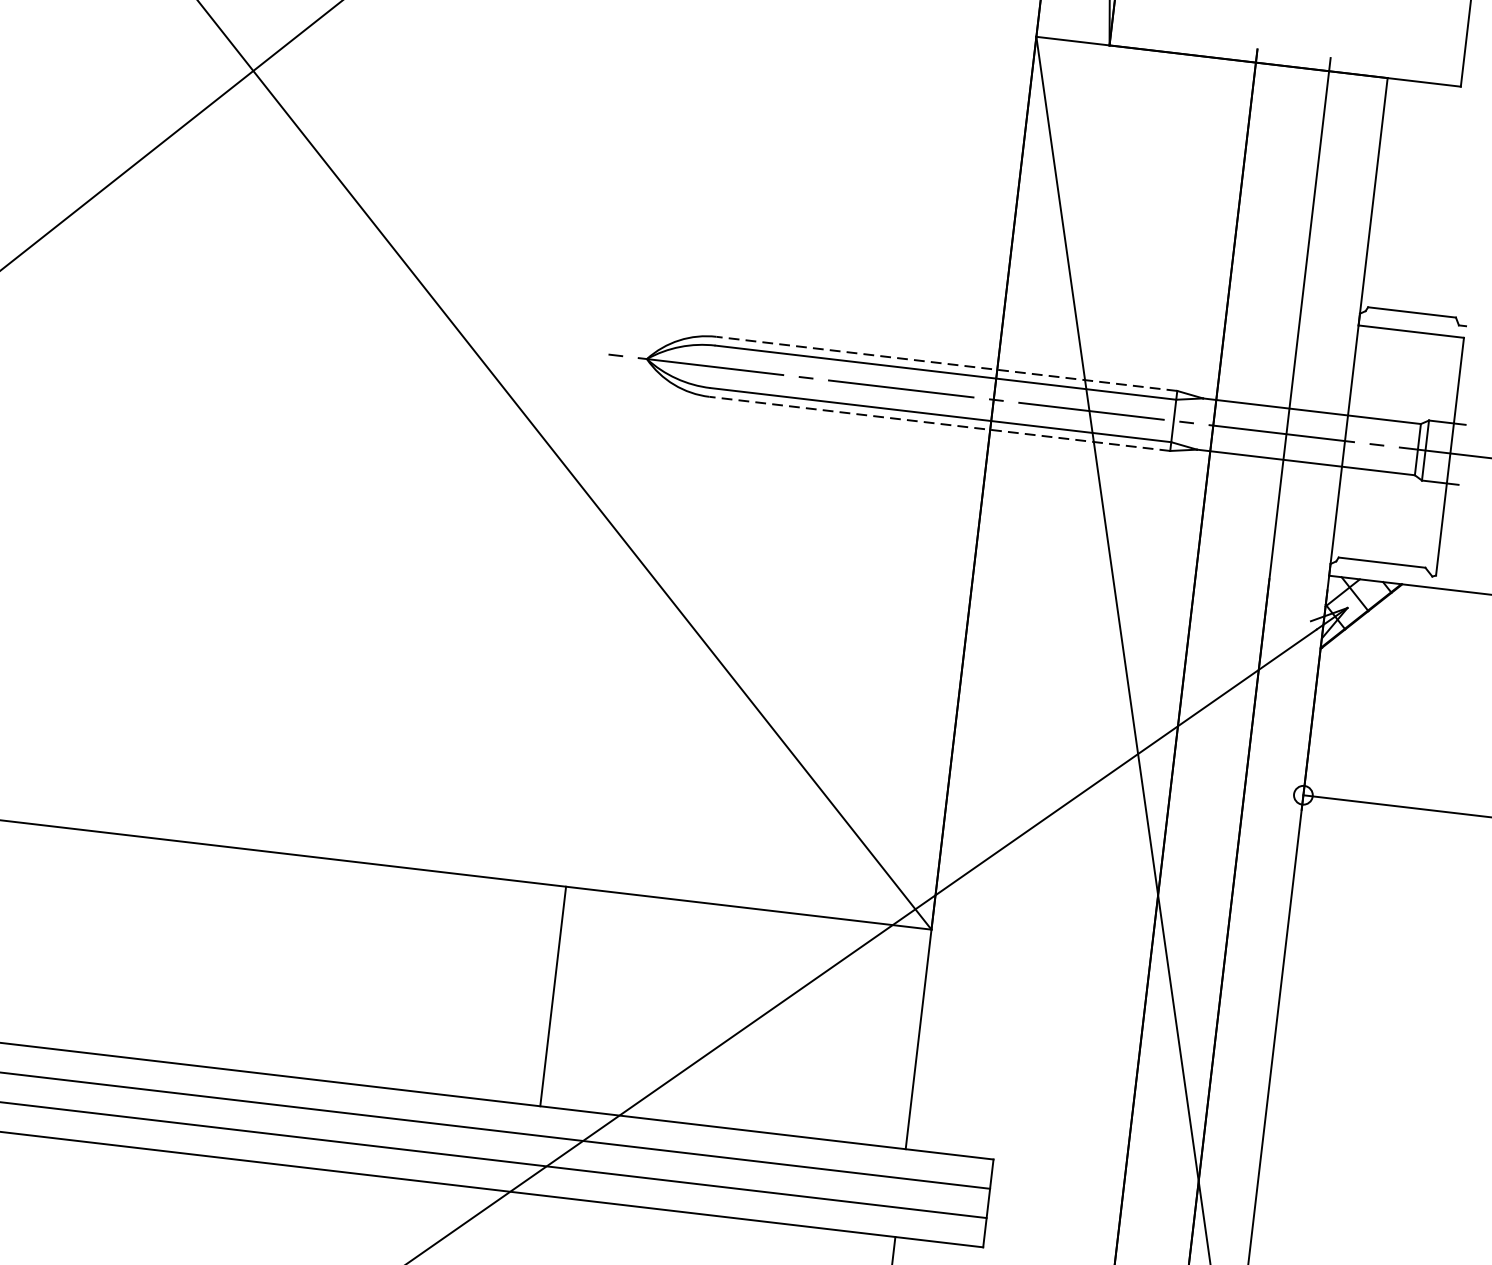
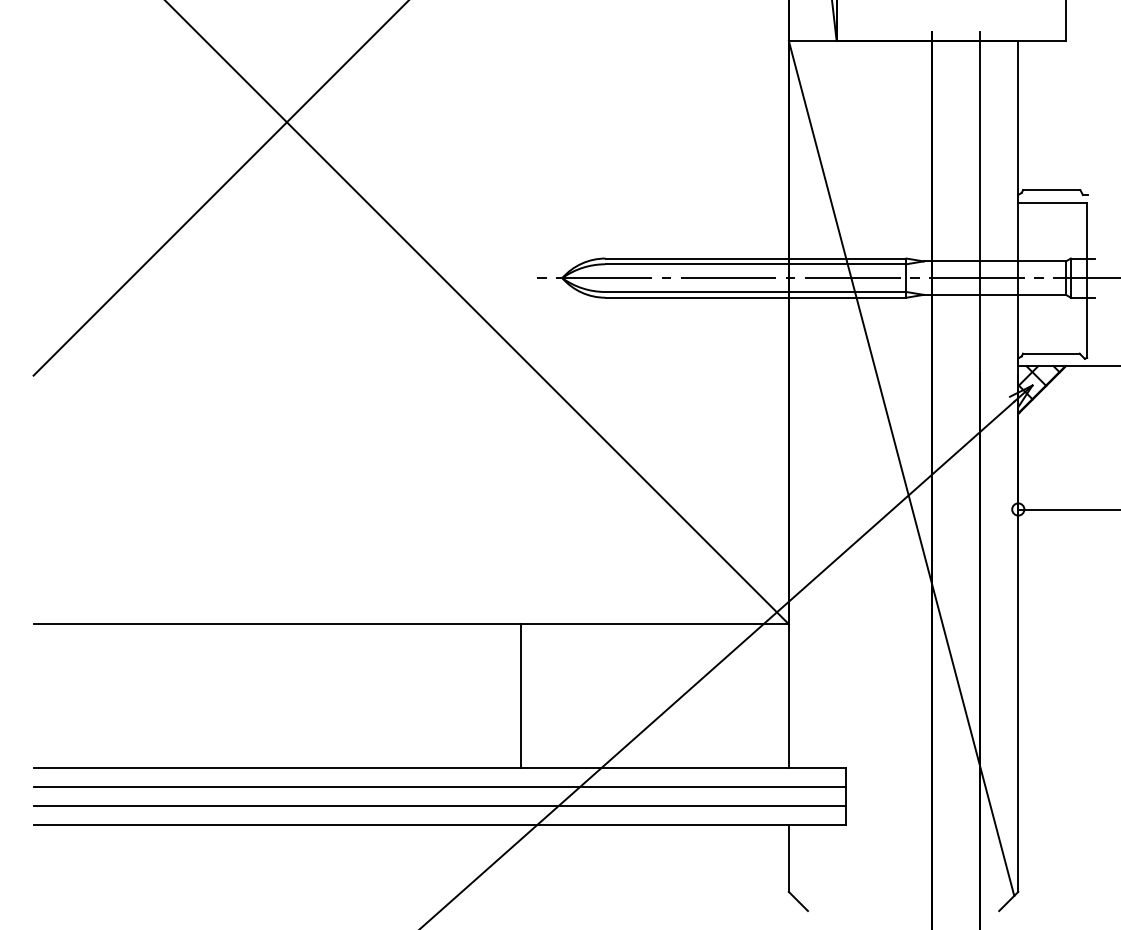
line: (946, 363) -> (755, 258), dashed -> solid
line: (939, 423) -> (755, 297), dashed -> solid
line: (553, 995) -> (521, 695), moved

